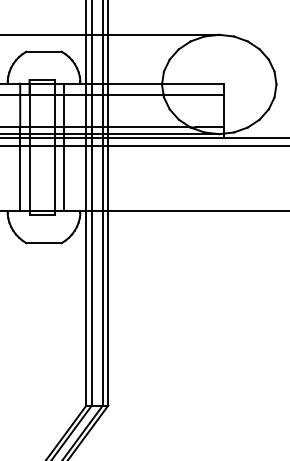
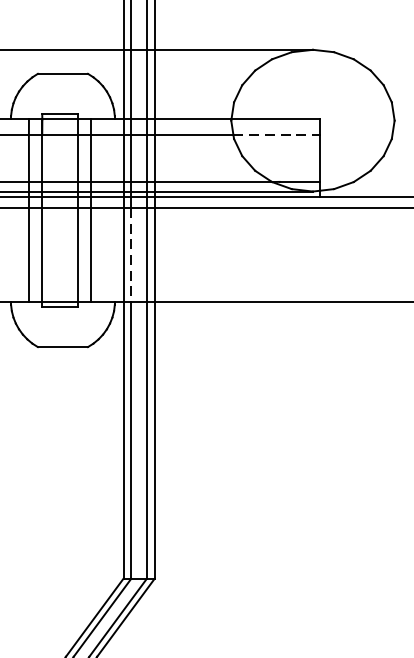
line: (194, 94) -> (277, 134), solid -> dashed
line: (91, 178) -> (130, 254), solid -> dashed

